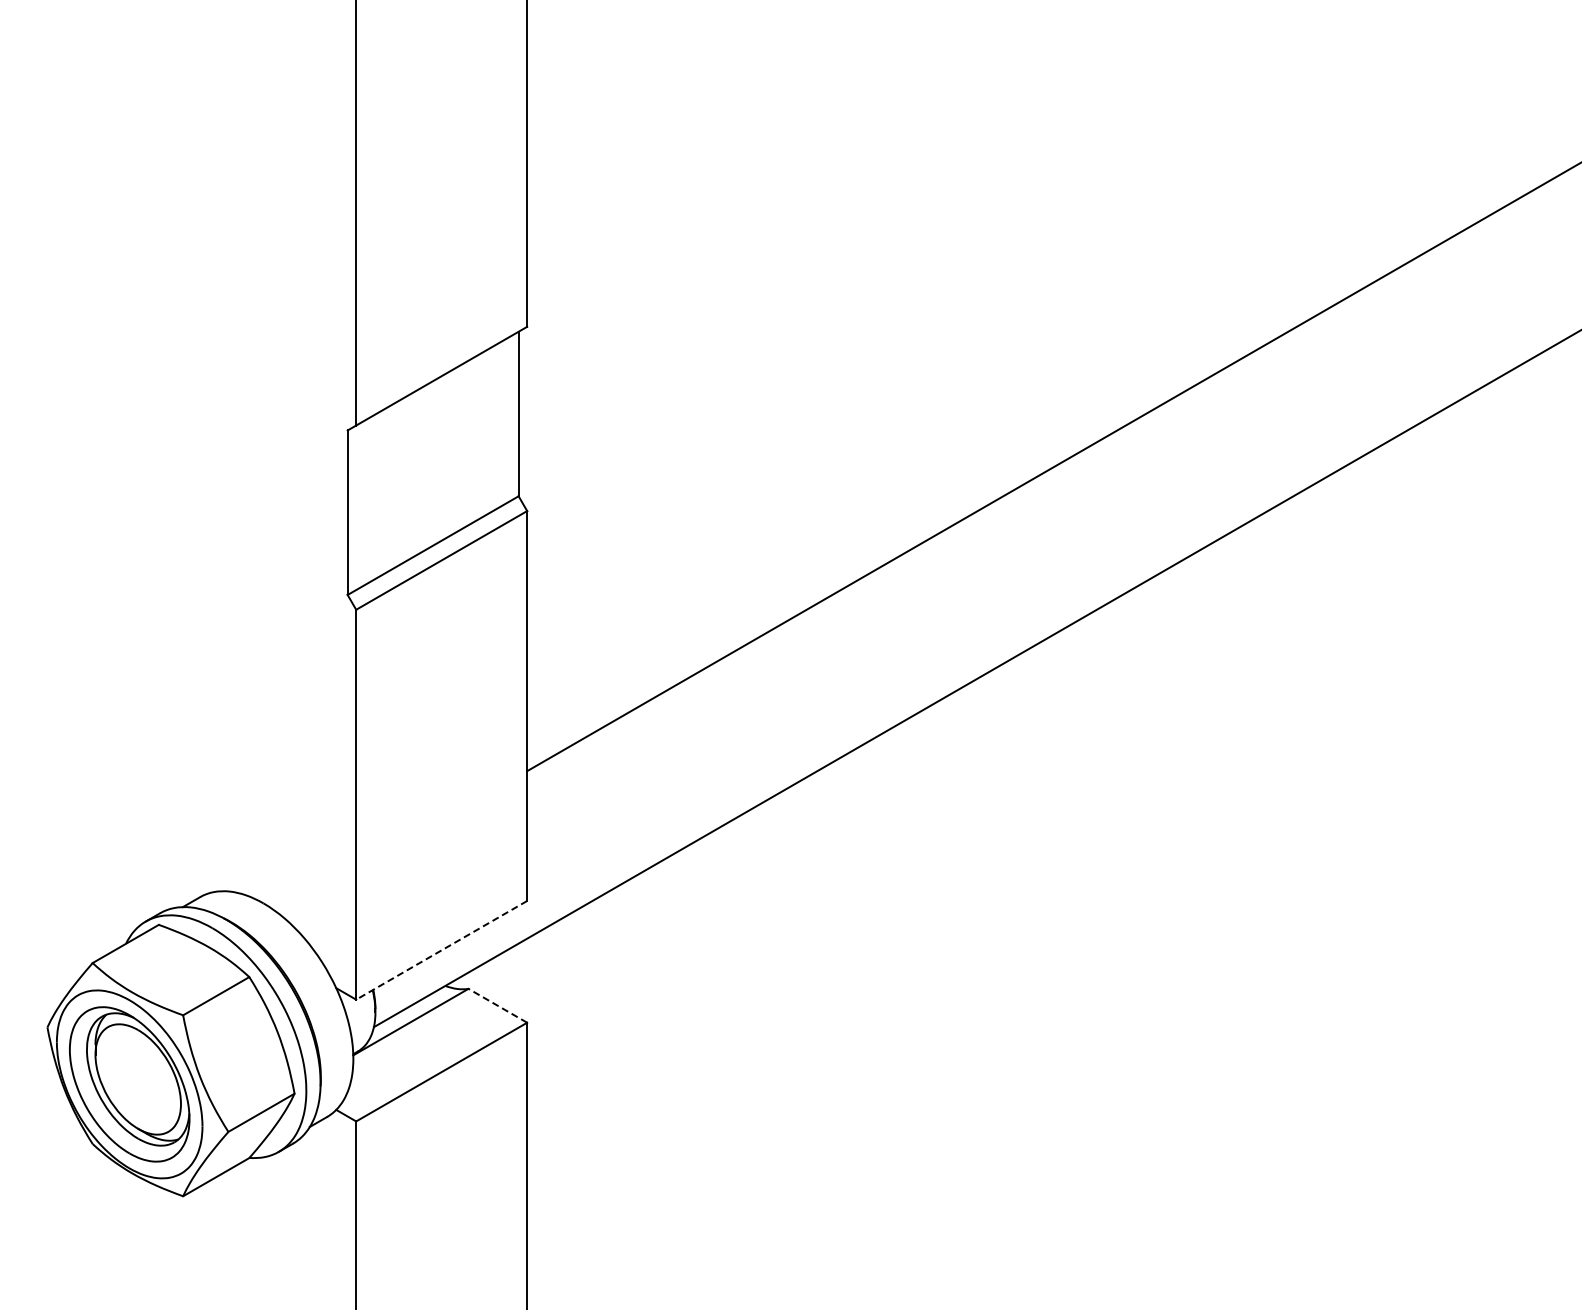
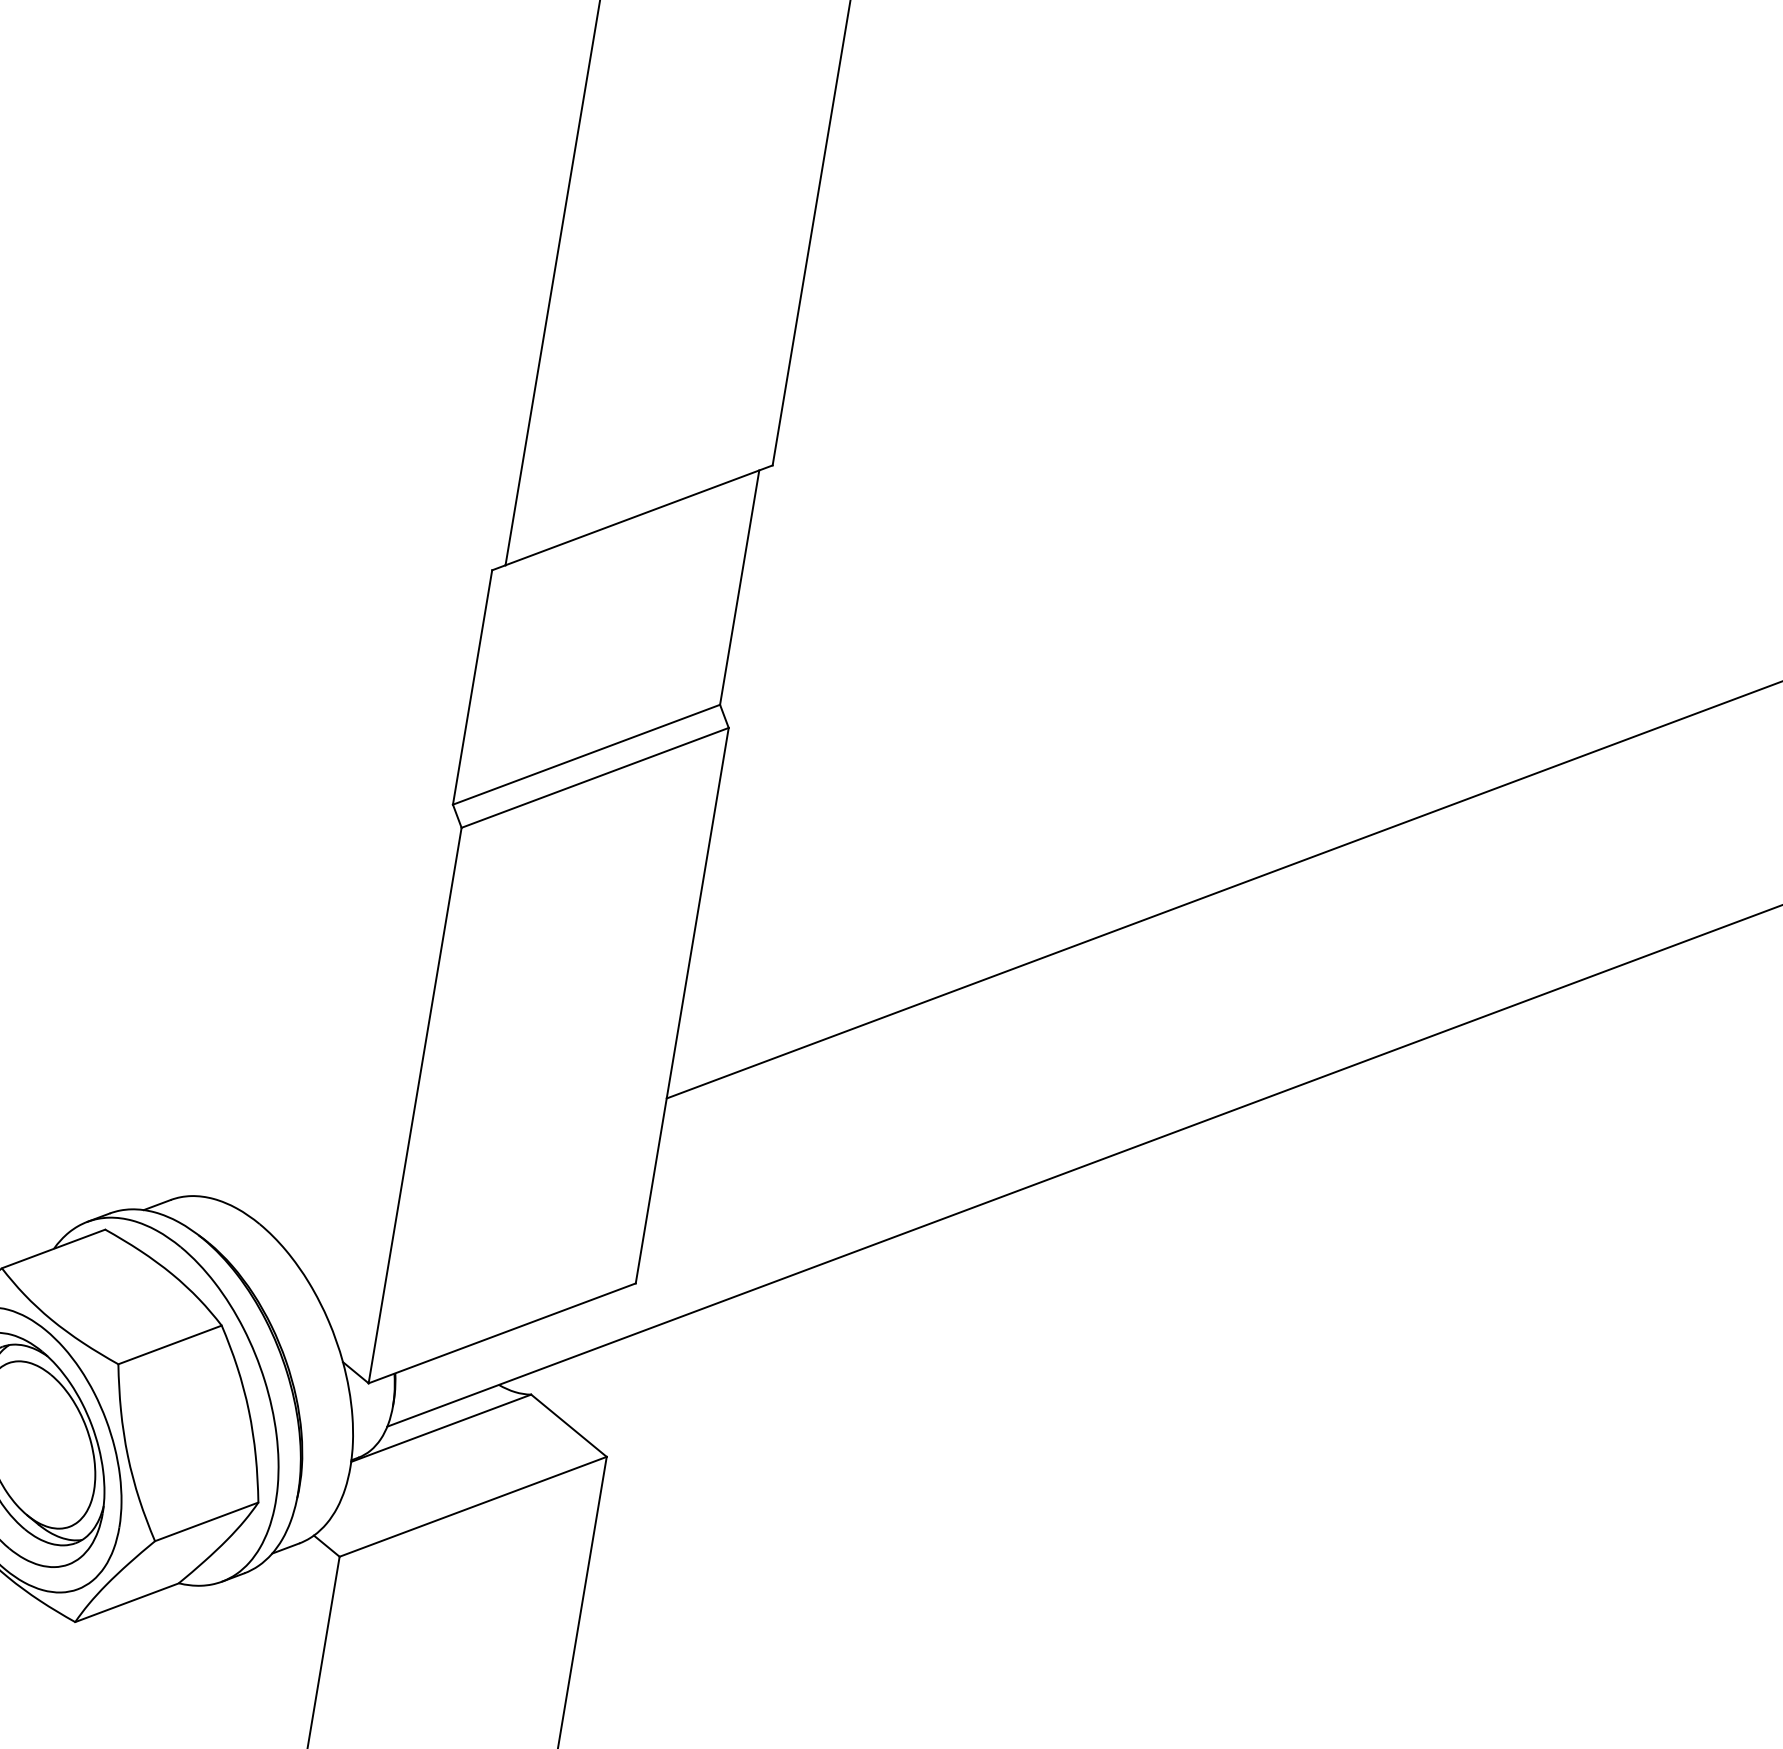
line: (441, 950) -> (501, 1333), dashed -> solid
line: (497, 1005) -> (568, 1425), dashed -> solid

